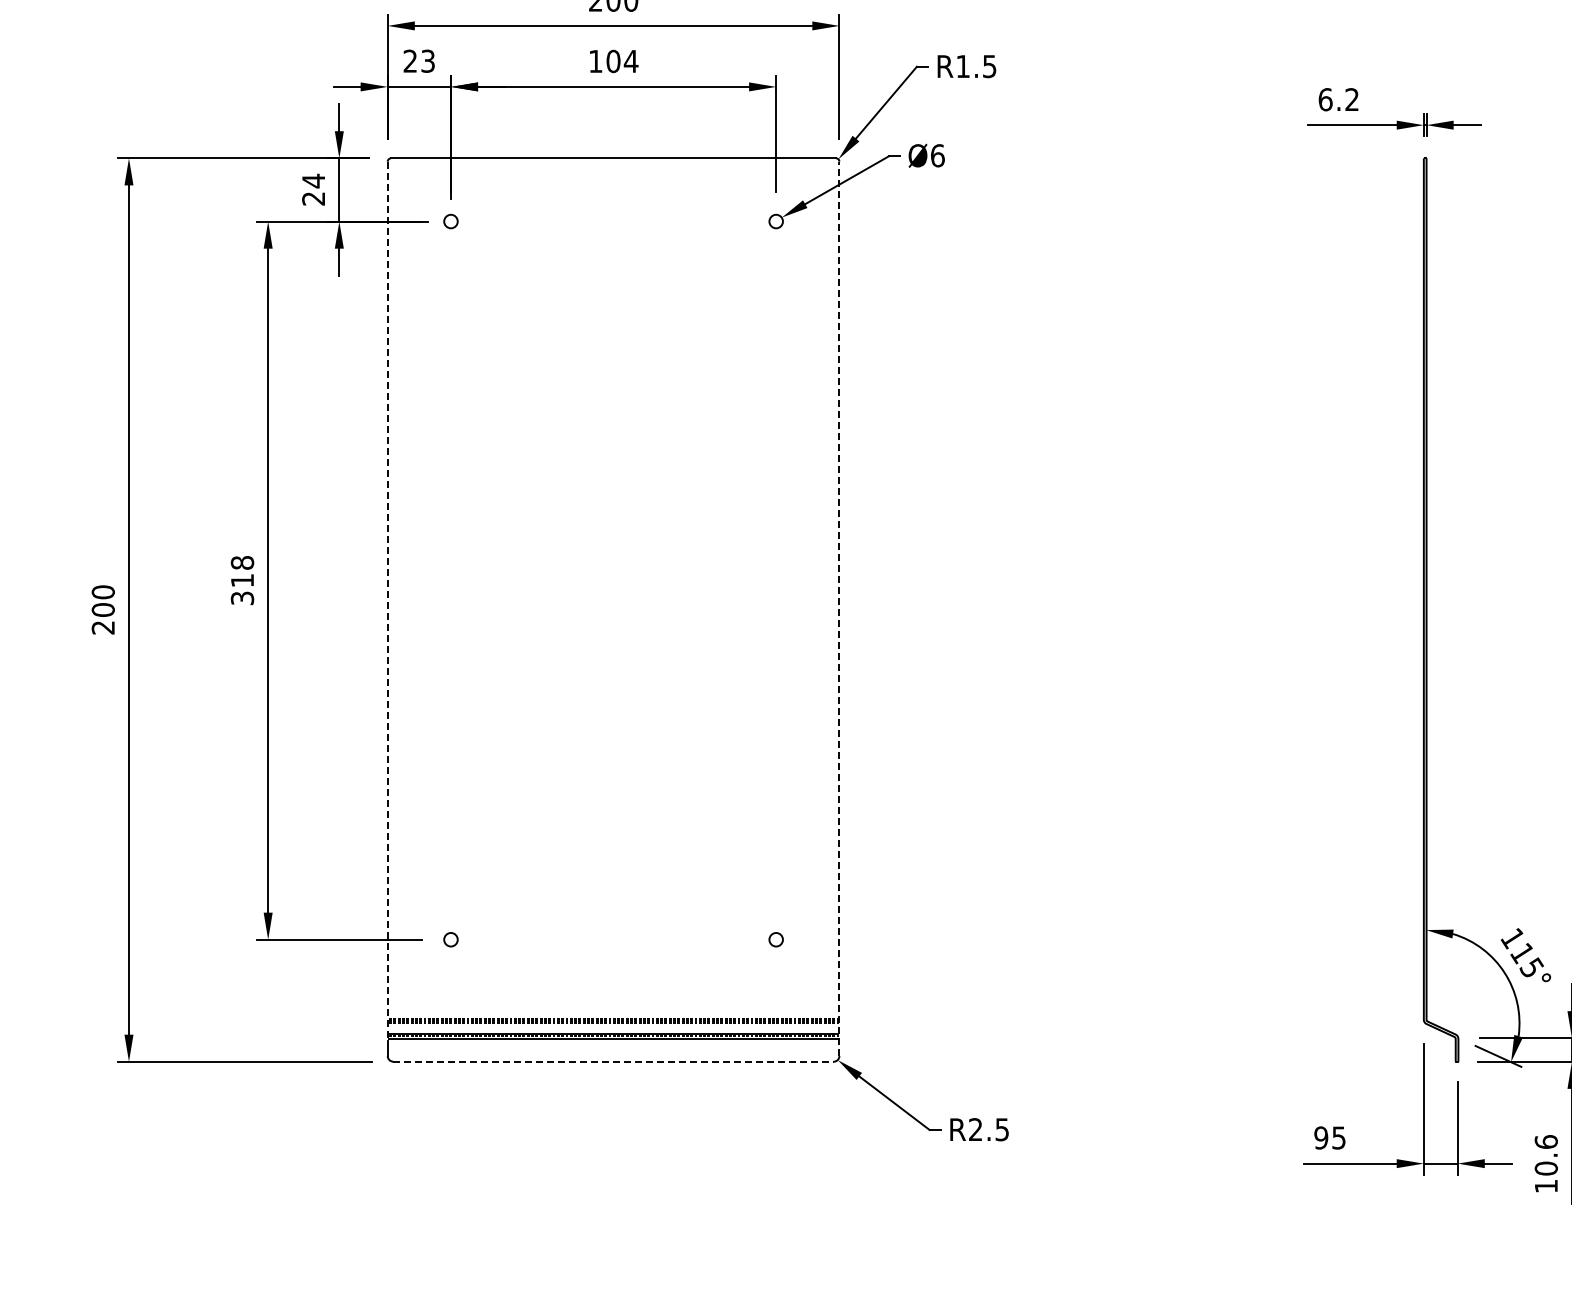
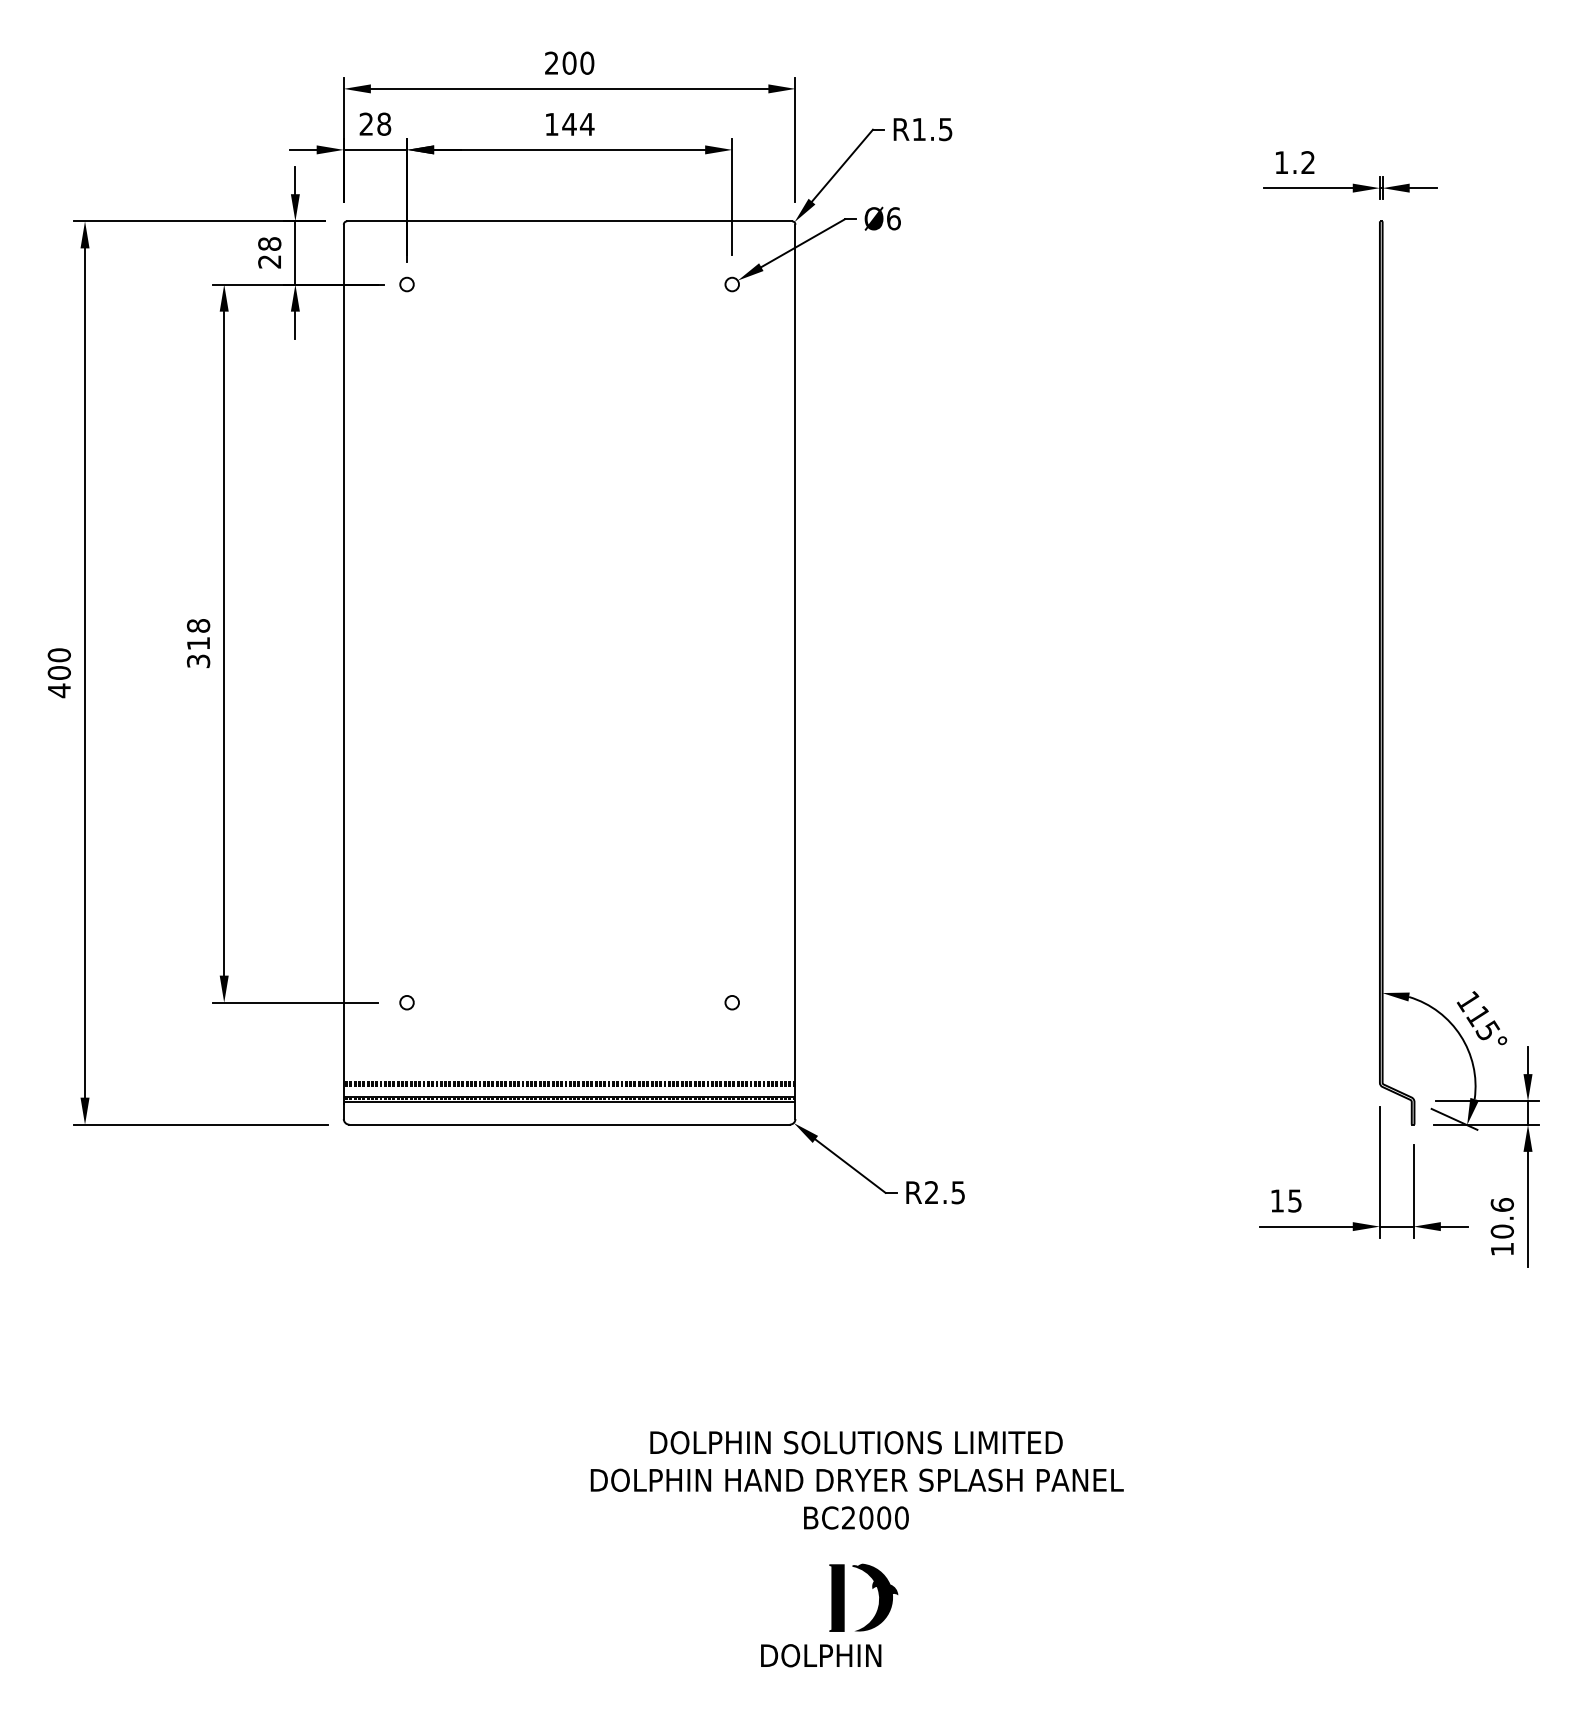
text: (428, 60) -> (384, 123), 23 -> 28
text: (613, 61) -> (569, 124), 104 -> 144
text: (1325, 99) -> (1281, 162), 6.2 -> 1.2
text: (313, 180) -> (269, 243), 24 -> 28
line: (387, 601) -> (343, 664), dashed -> solid
line: (839, 608) -> (795, 671), dashed -> solid
text: (102, 627) -> (58, 690), 200 -> 400
line: (614, 1061) -> (570, 1124), dashed -> solid
text: (1321, 1137) -> (1277, 1200), 95 -> 15

